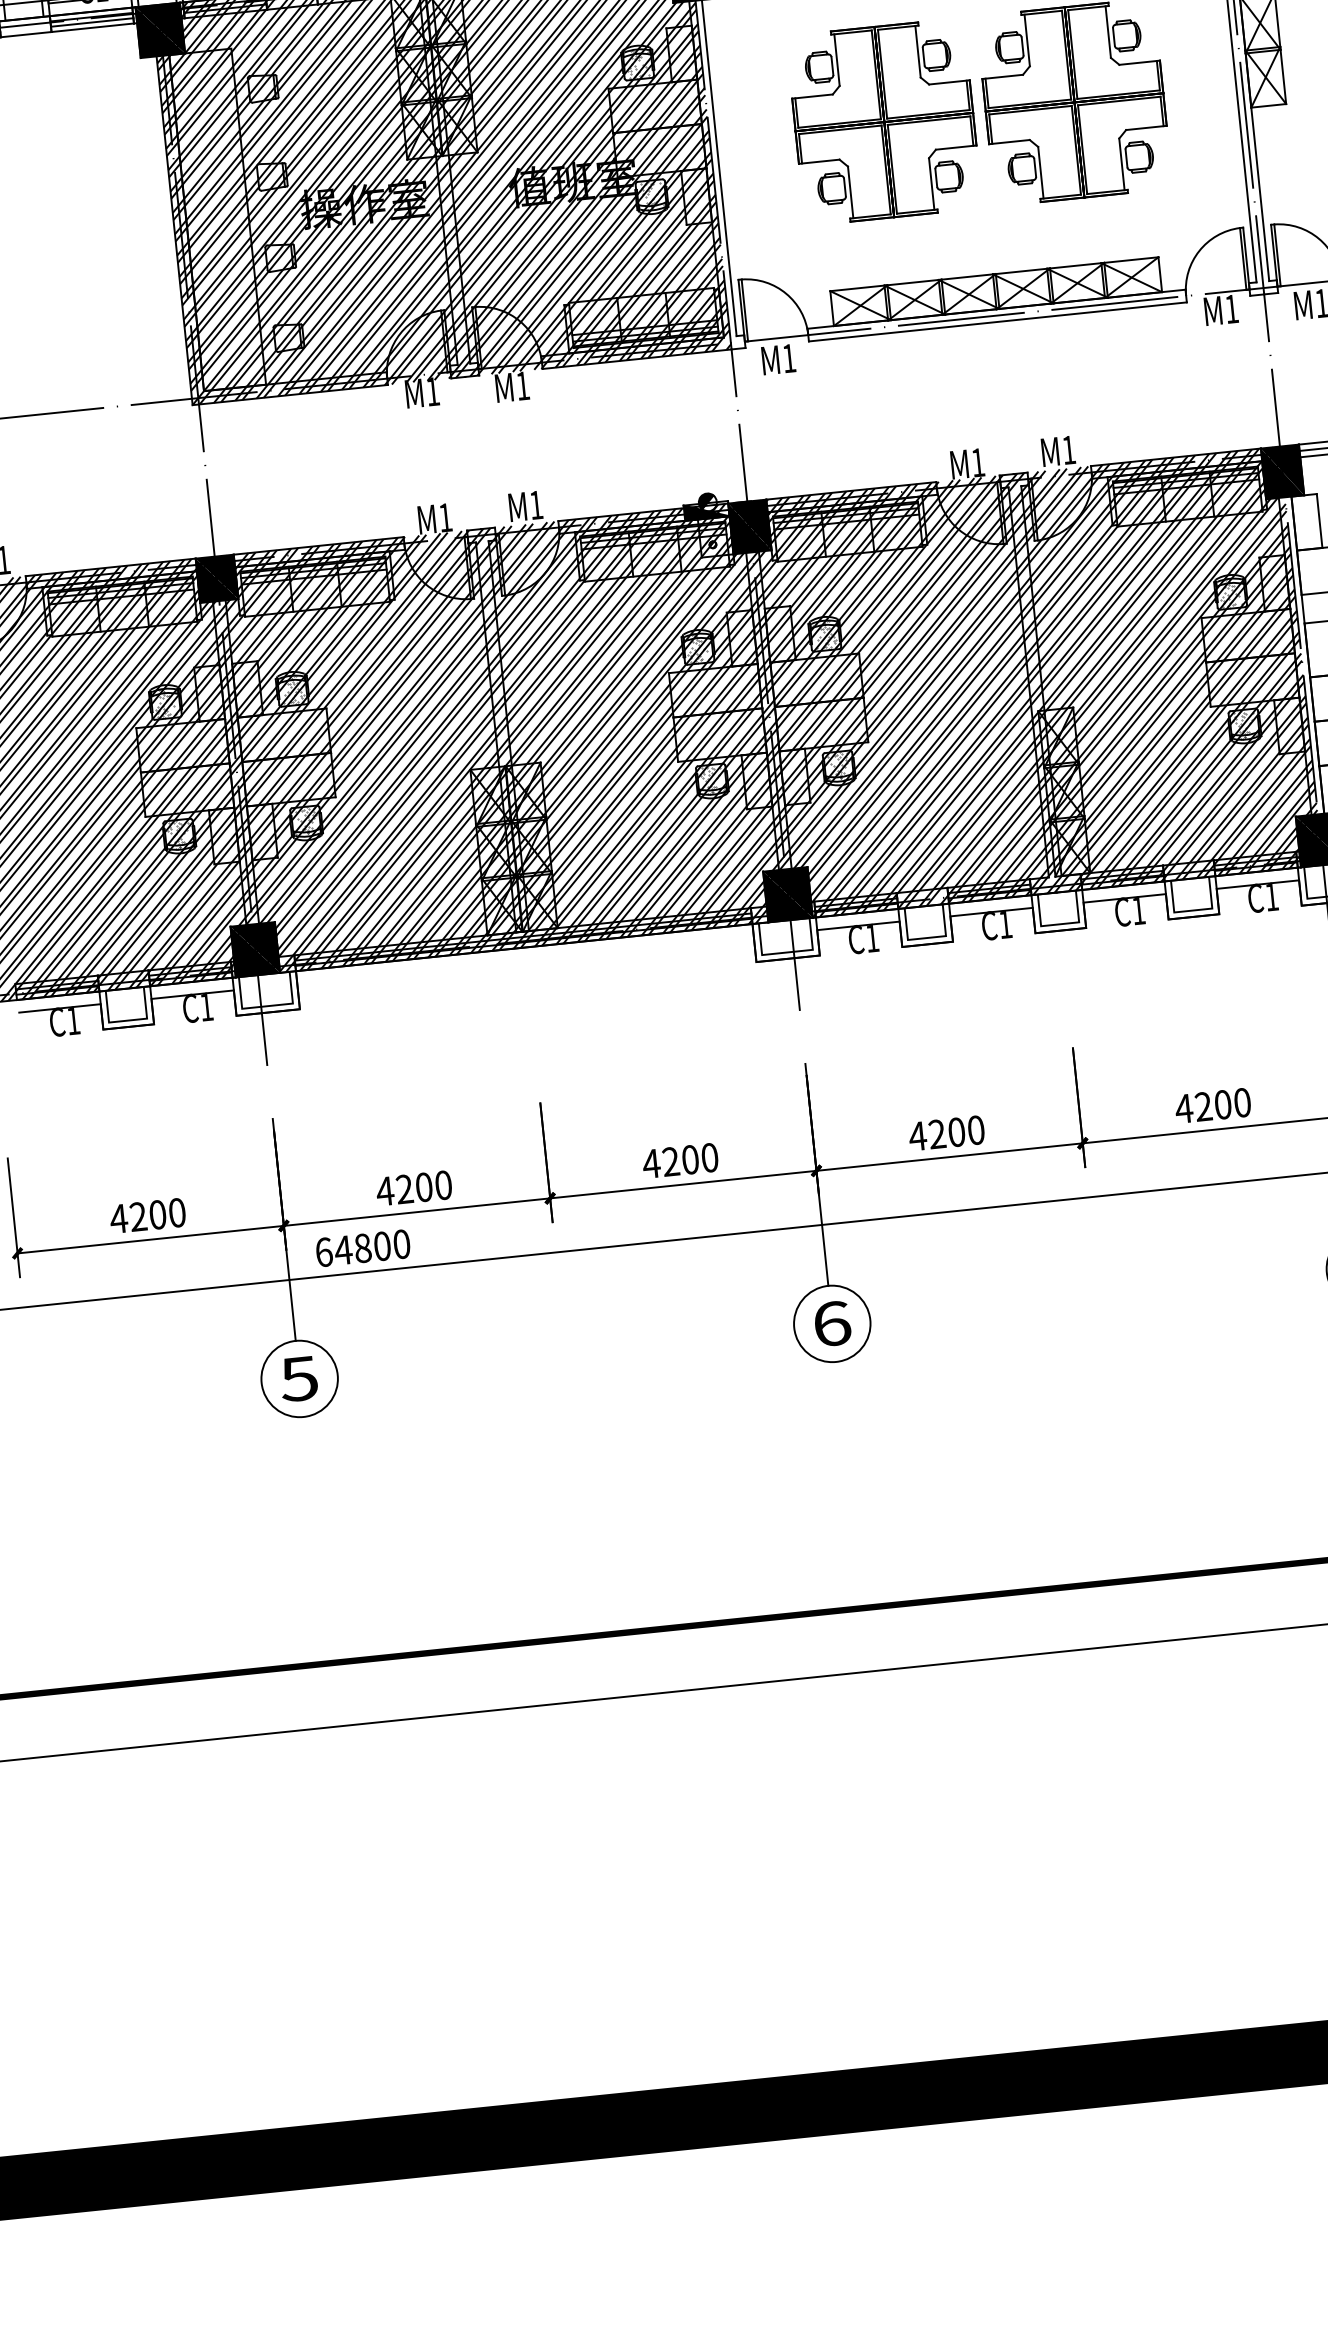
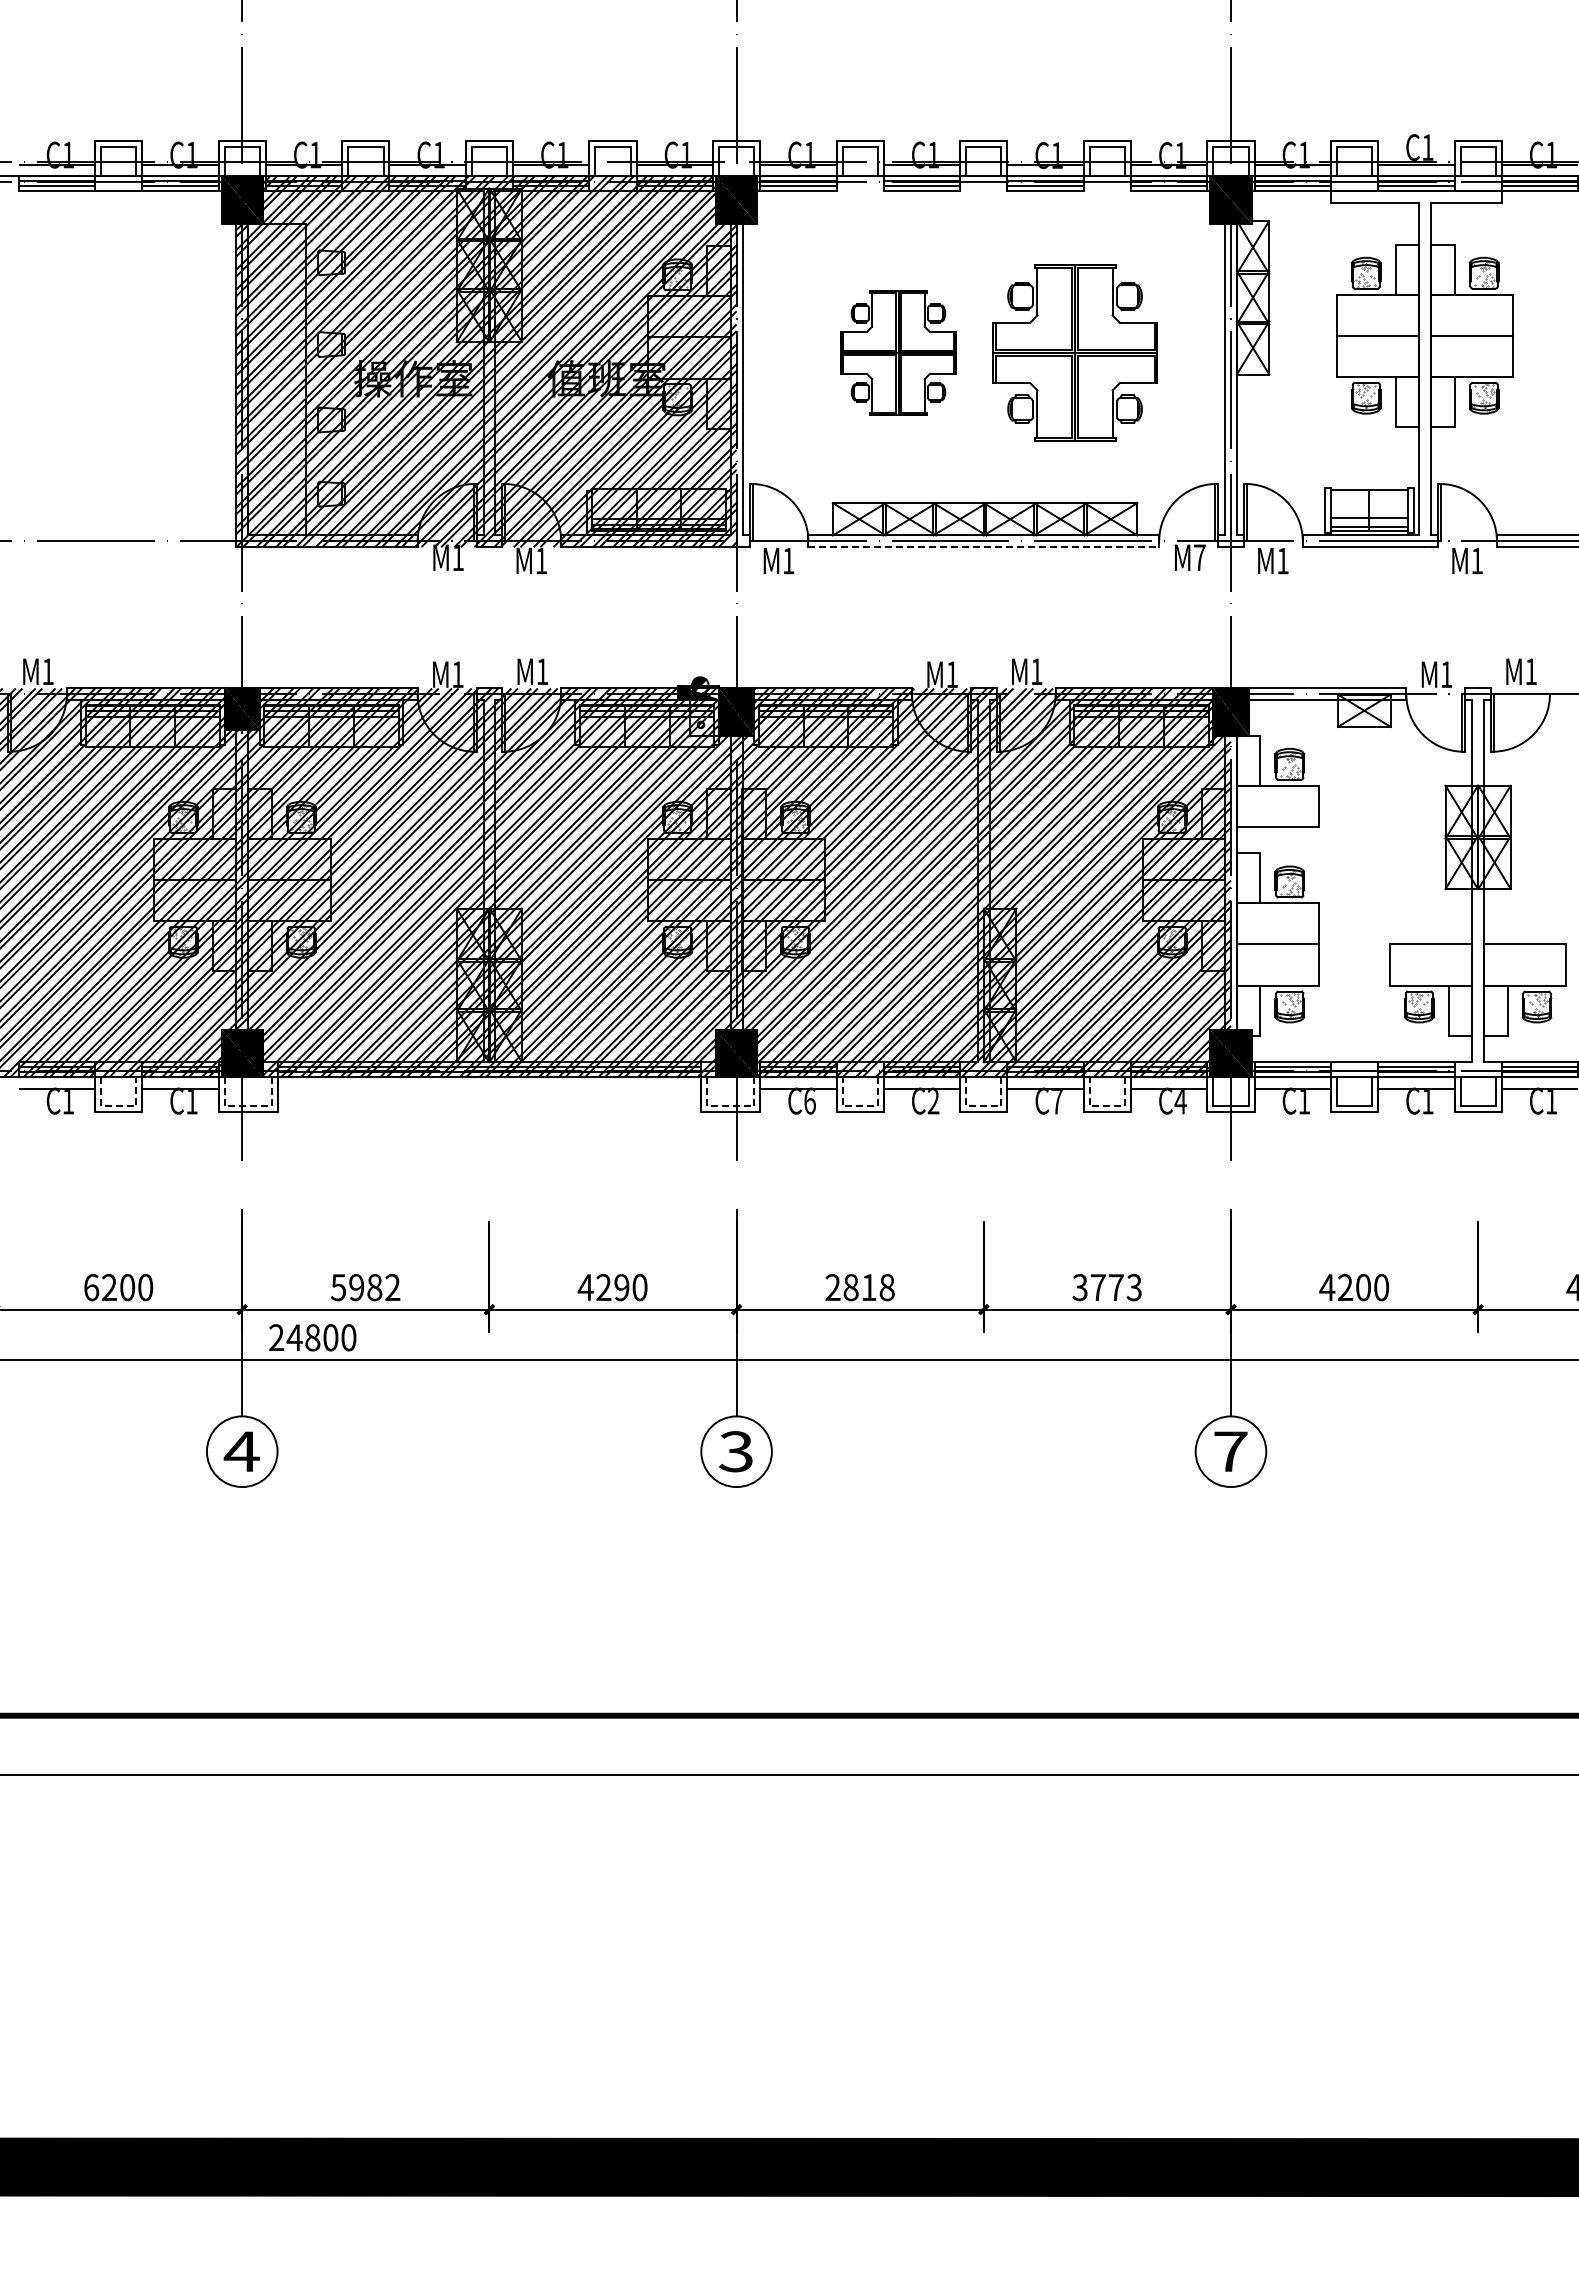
part: (884, 121) -> (898, 352), size x0.7
text: (1231, 308) -> (1199, 557), M1 -> M7
line: (998, 322) -> (984, 547), solid -> dashed
text: (1271, 898) -> (1180, 1102), C1 -> C4
line: (1193, 910) -> (1107, 1106), solid -> dashed
text: (1138, 912) -> (1056, 1102), C1 -> C7
text: (1005, 923) -> (933, 1100), C1 -> C2
line: (1059, 924) -> (983, 1106), solid -> dashed
text: (871, 937) -> (809, 1100), C1 -> C6
line: (927, 938) -> (860, 1106), solid -> dashed
line: (787, 952) -> (730, 1106), solid -> dashed
line: (267, 1006) -> (248, 1106), solid -> dashed
line: (127, 1020) -> (118, 1106), solid -> dashed
text: (1212, 1105) -> (1106, 1287), 4200 -> 3773
text: (946, 1133) -> (859, 1287), 4200 -> 2818
text: (689, 1159) -> (621, 1287), 4200 -> 4290
text: (414, 1188) -> (365, 1287), 4200 -> 5982
text: (118, 1218) -> (91, 1287), 4200 -> 6200
text: (323, 1252) -> (276, 1337), 64800 -> 24800
text: (832, 1323) -> (736, 1451), 6 -> 3
text: (298, 1378) -> (241, 1451), 5 -> 4

